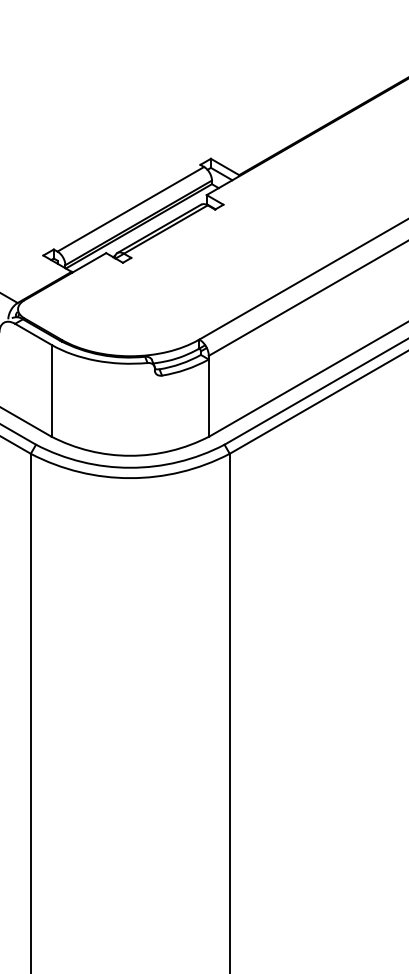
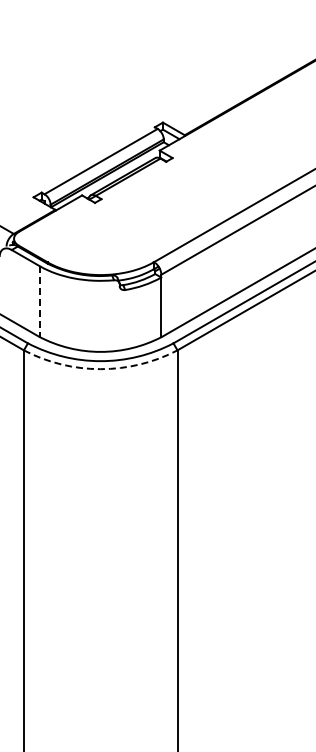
line: (52, 391) -> (40, 302), solid -> dashed
arc: (130, 478) -> (100, 369), solid -> dashed

